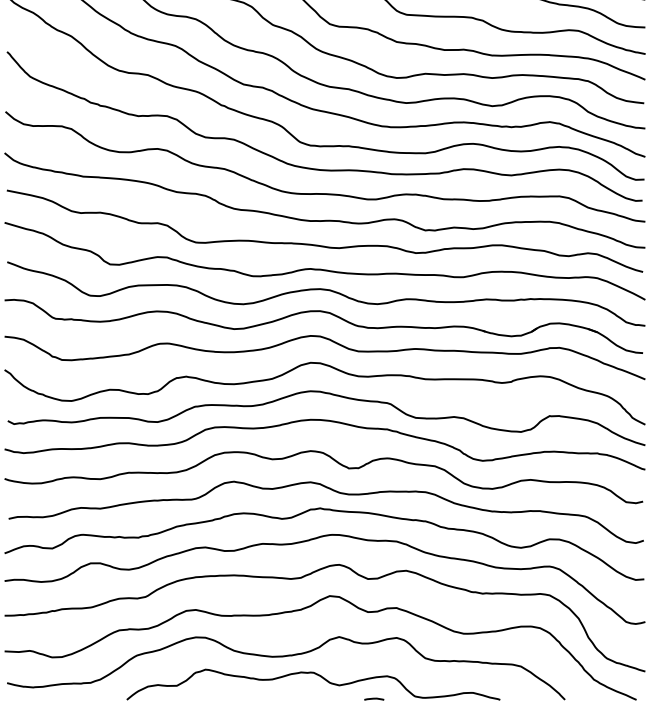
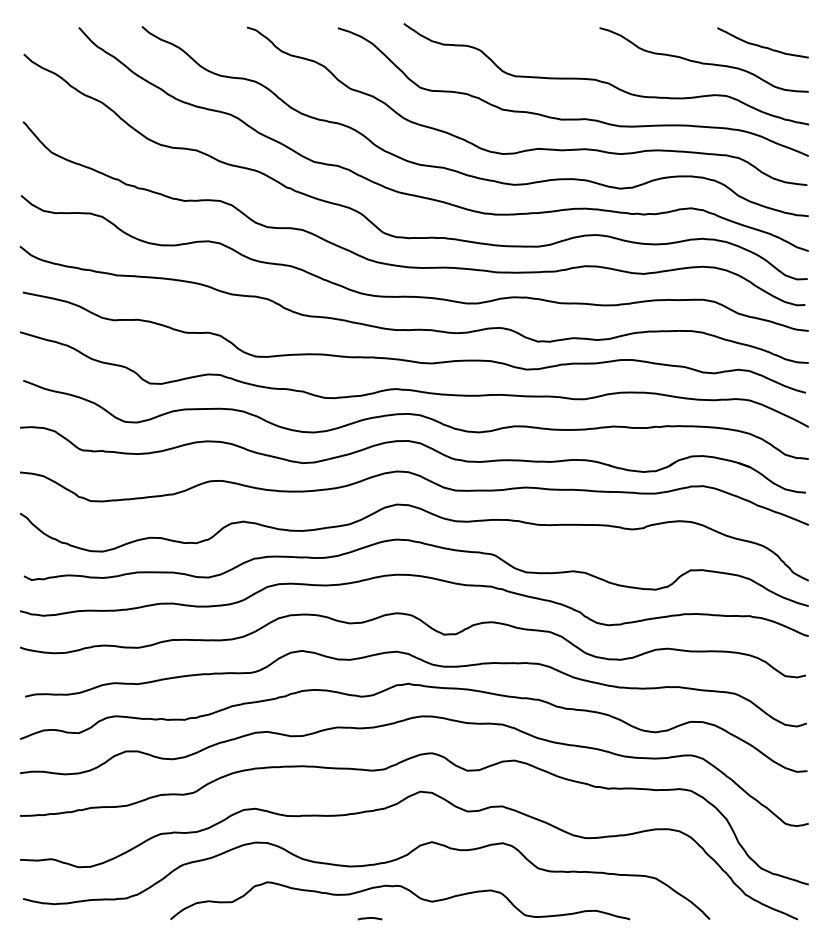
line: (373, 699) -> (369, 918), moved

